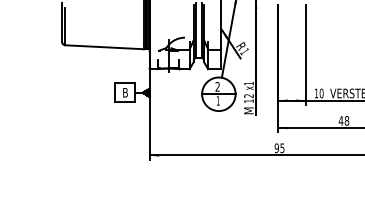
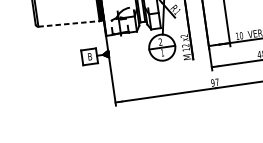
line: (105, 47) -> (69, 24), solid -> dashed
text: (248, 83) -> (183, 36), x1 -> x2
text: (282, 148) -> (217, 82), 95 -> 97

